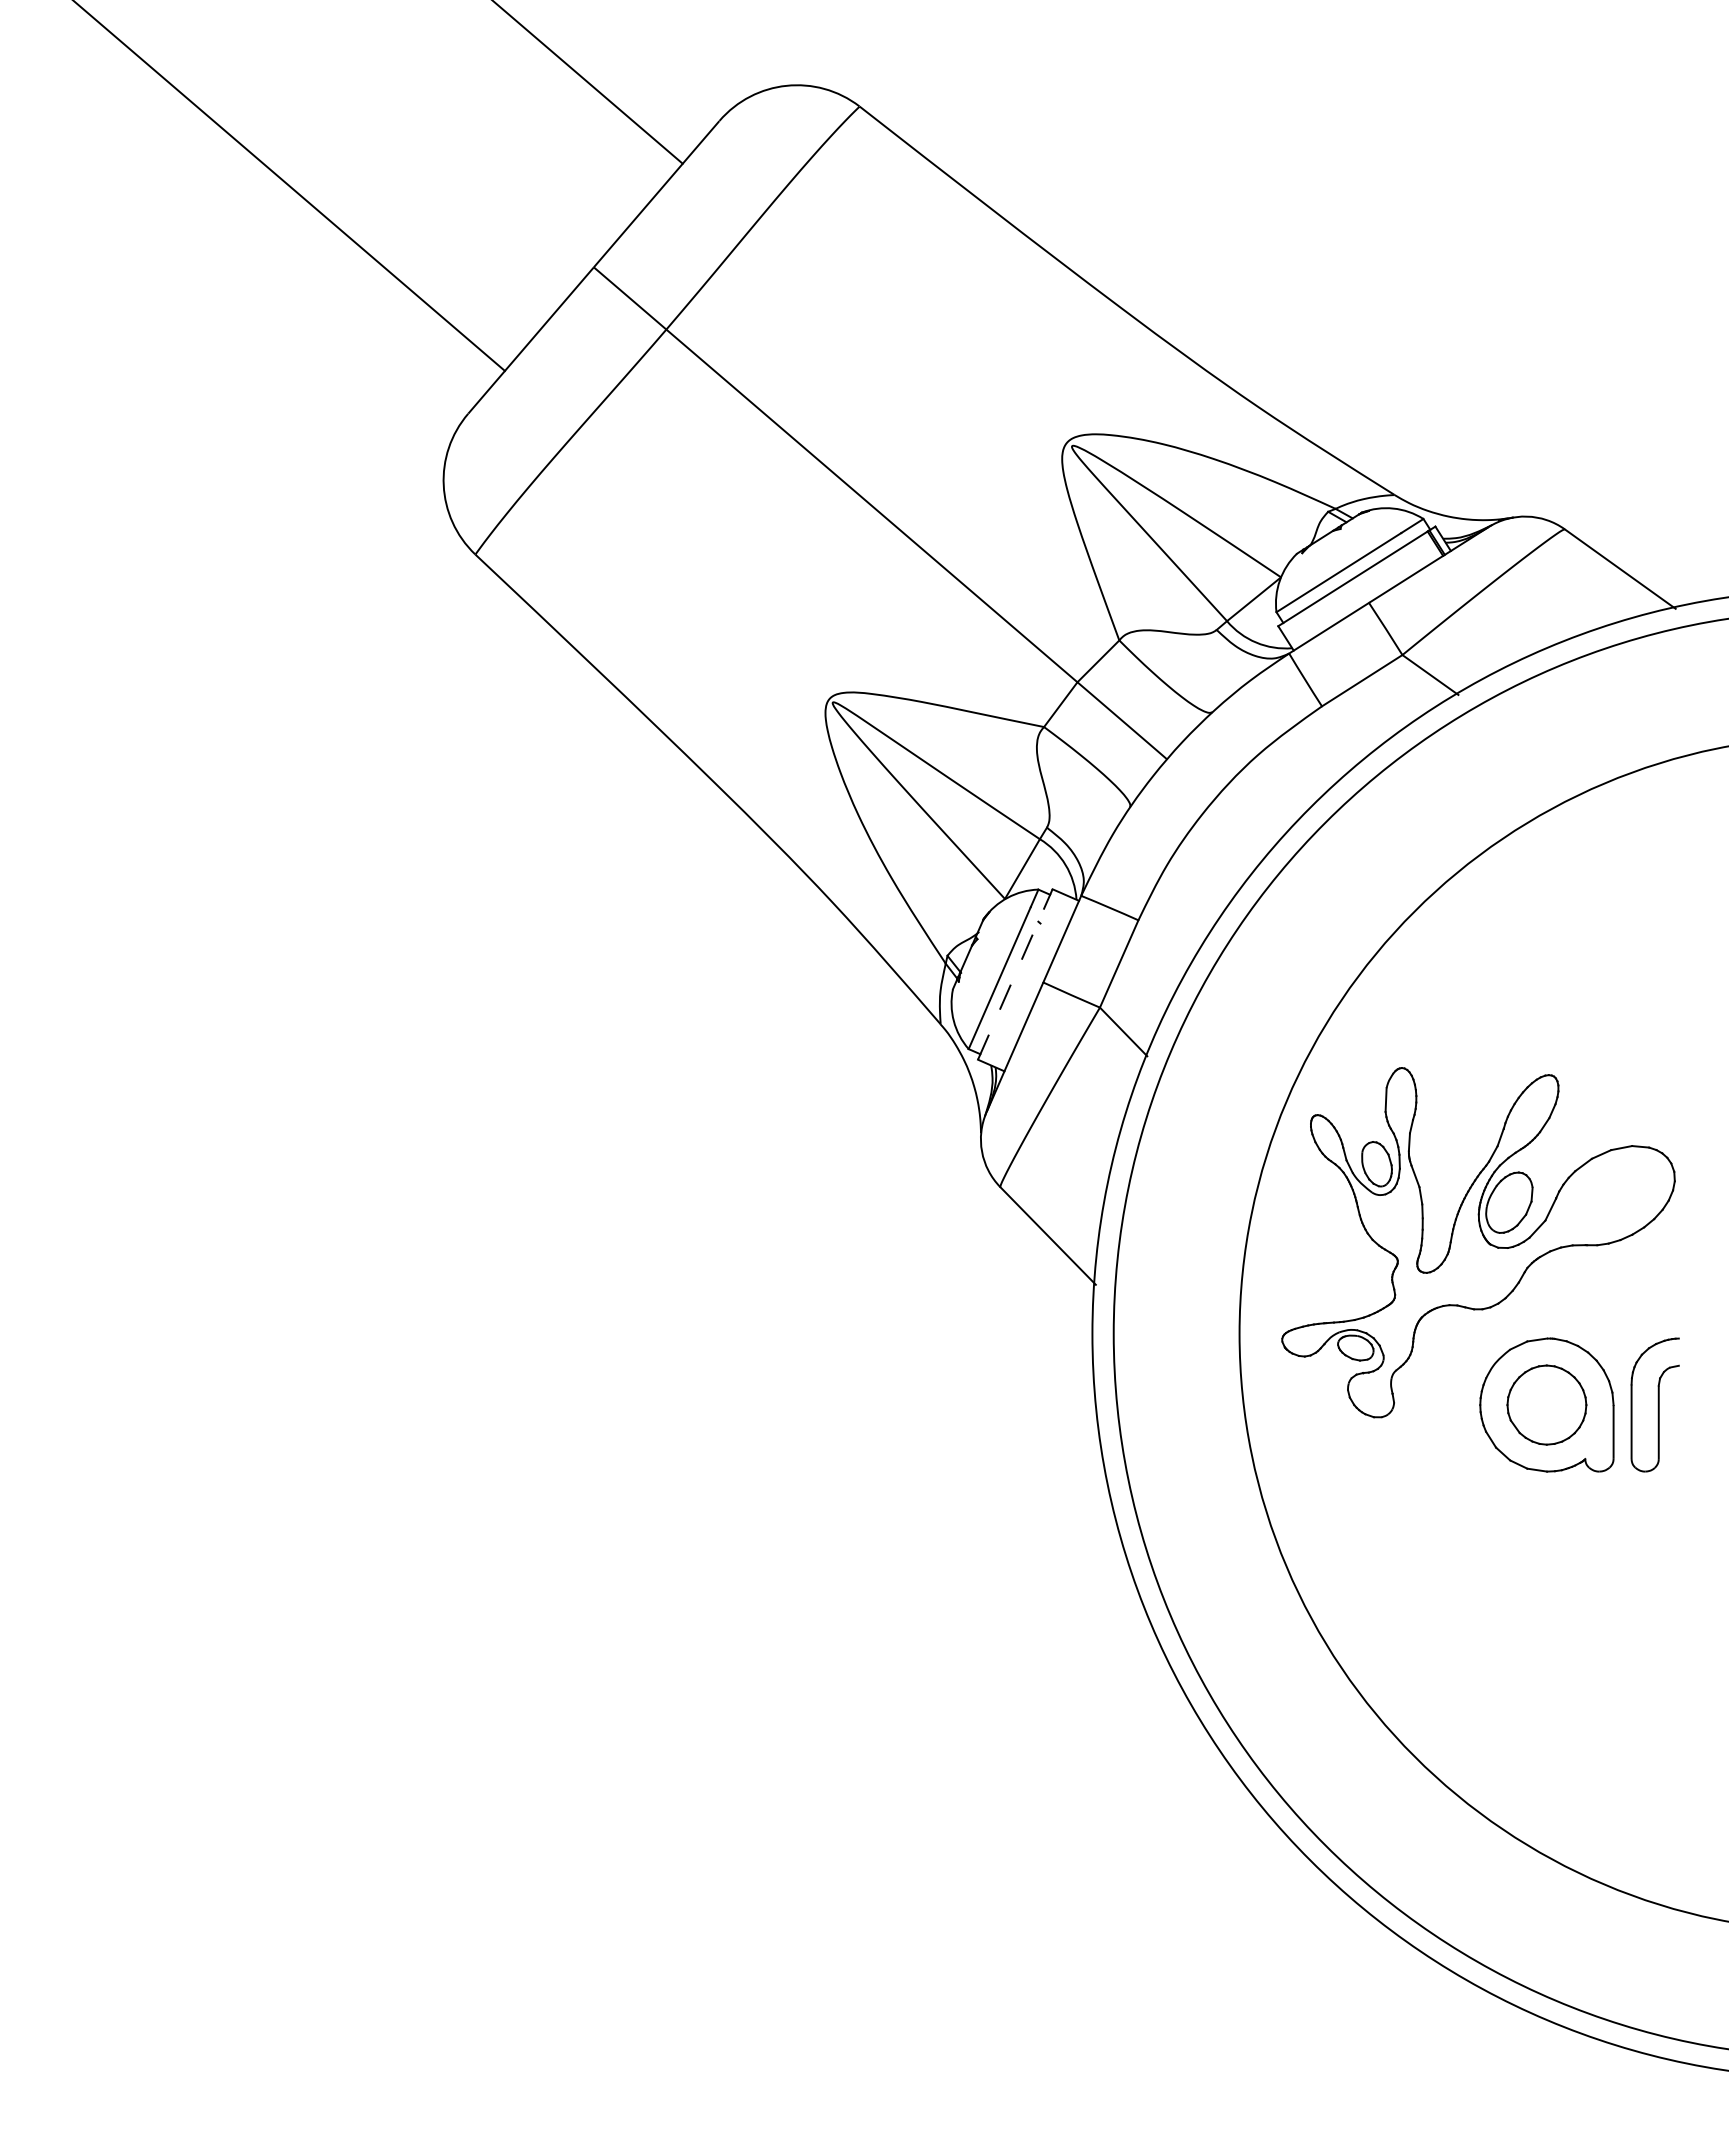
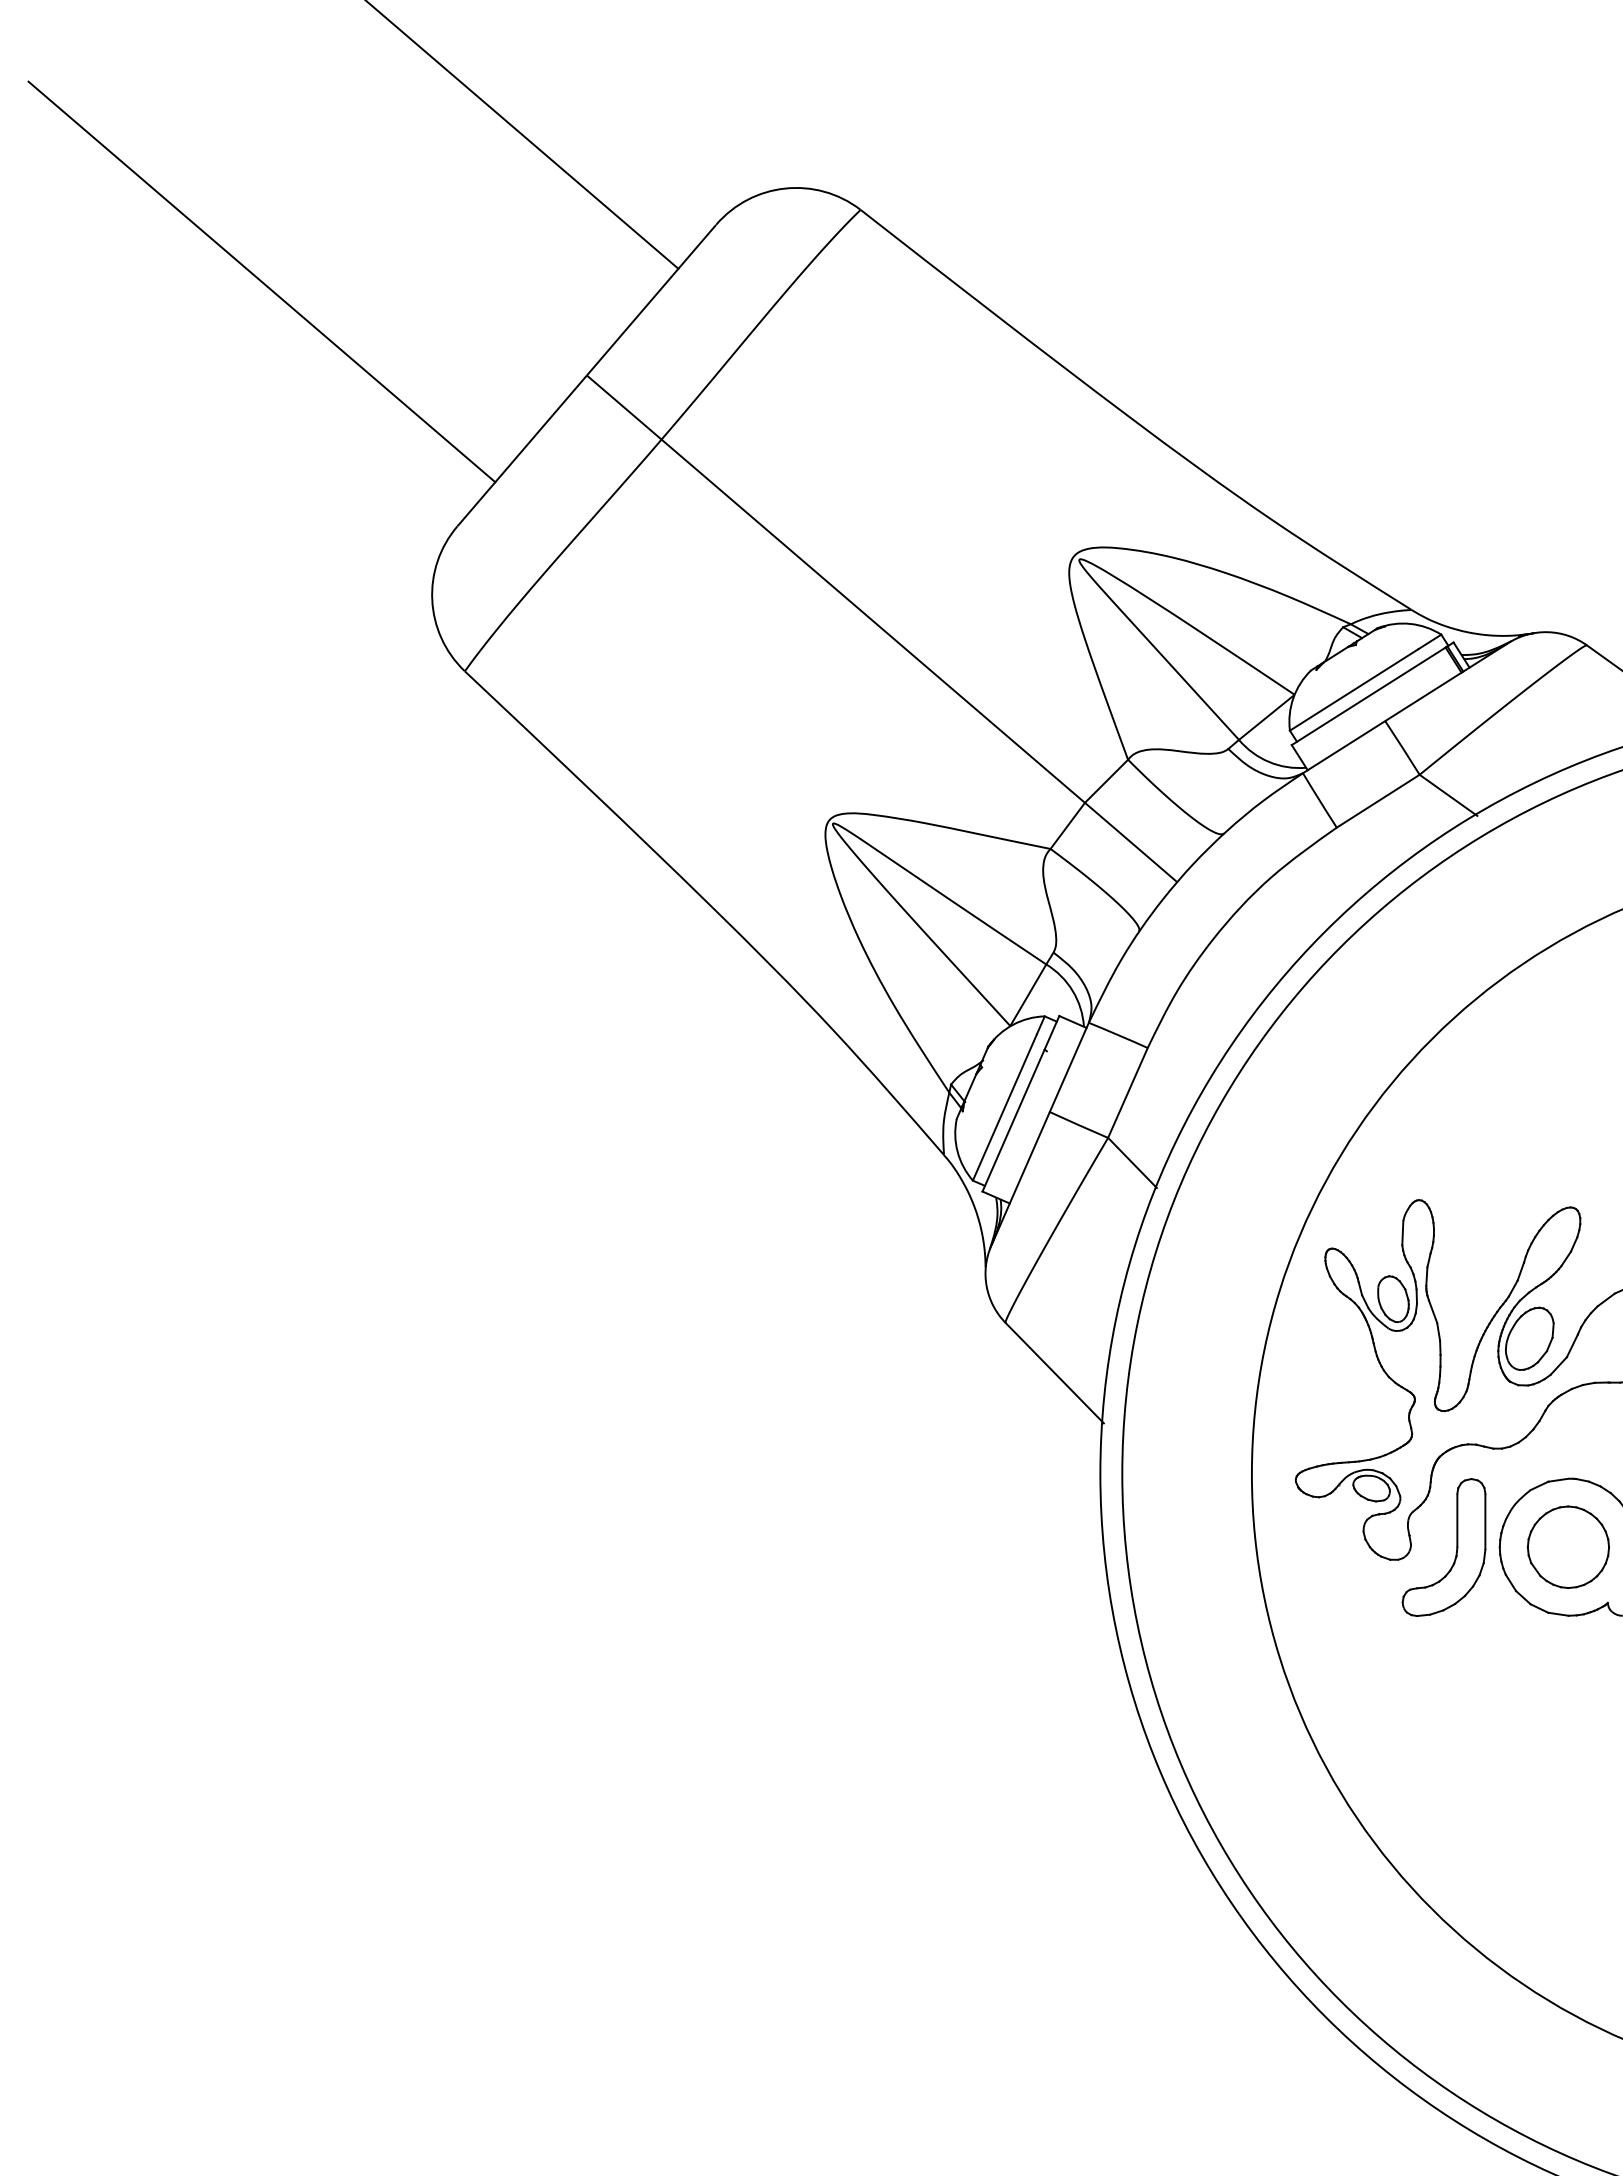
line: (1015, 974) -> (1021, 1103), dashed -> solid
part: (1437, 1408) -> (1455, 1550), added

